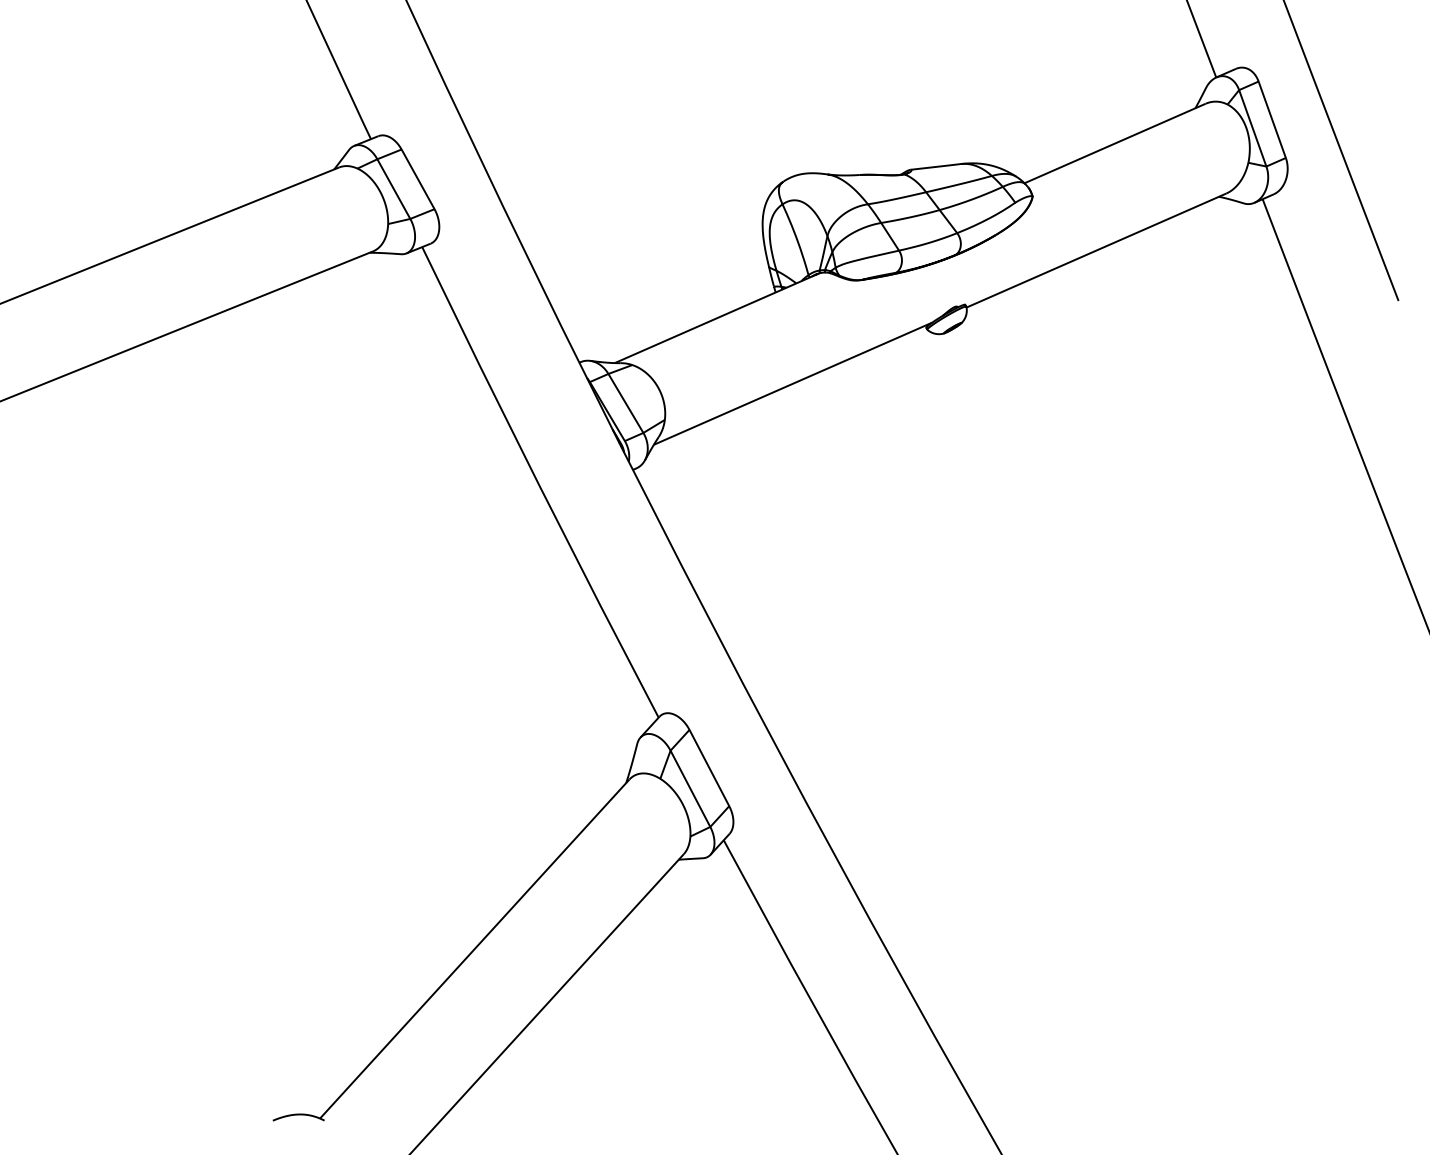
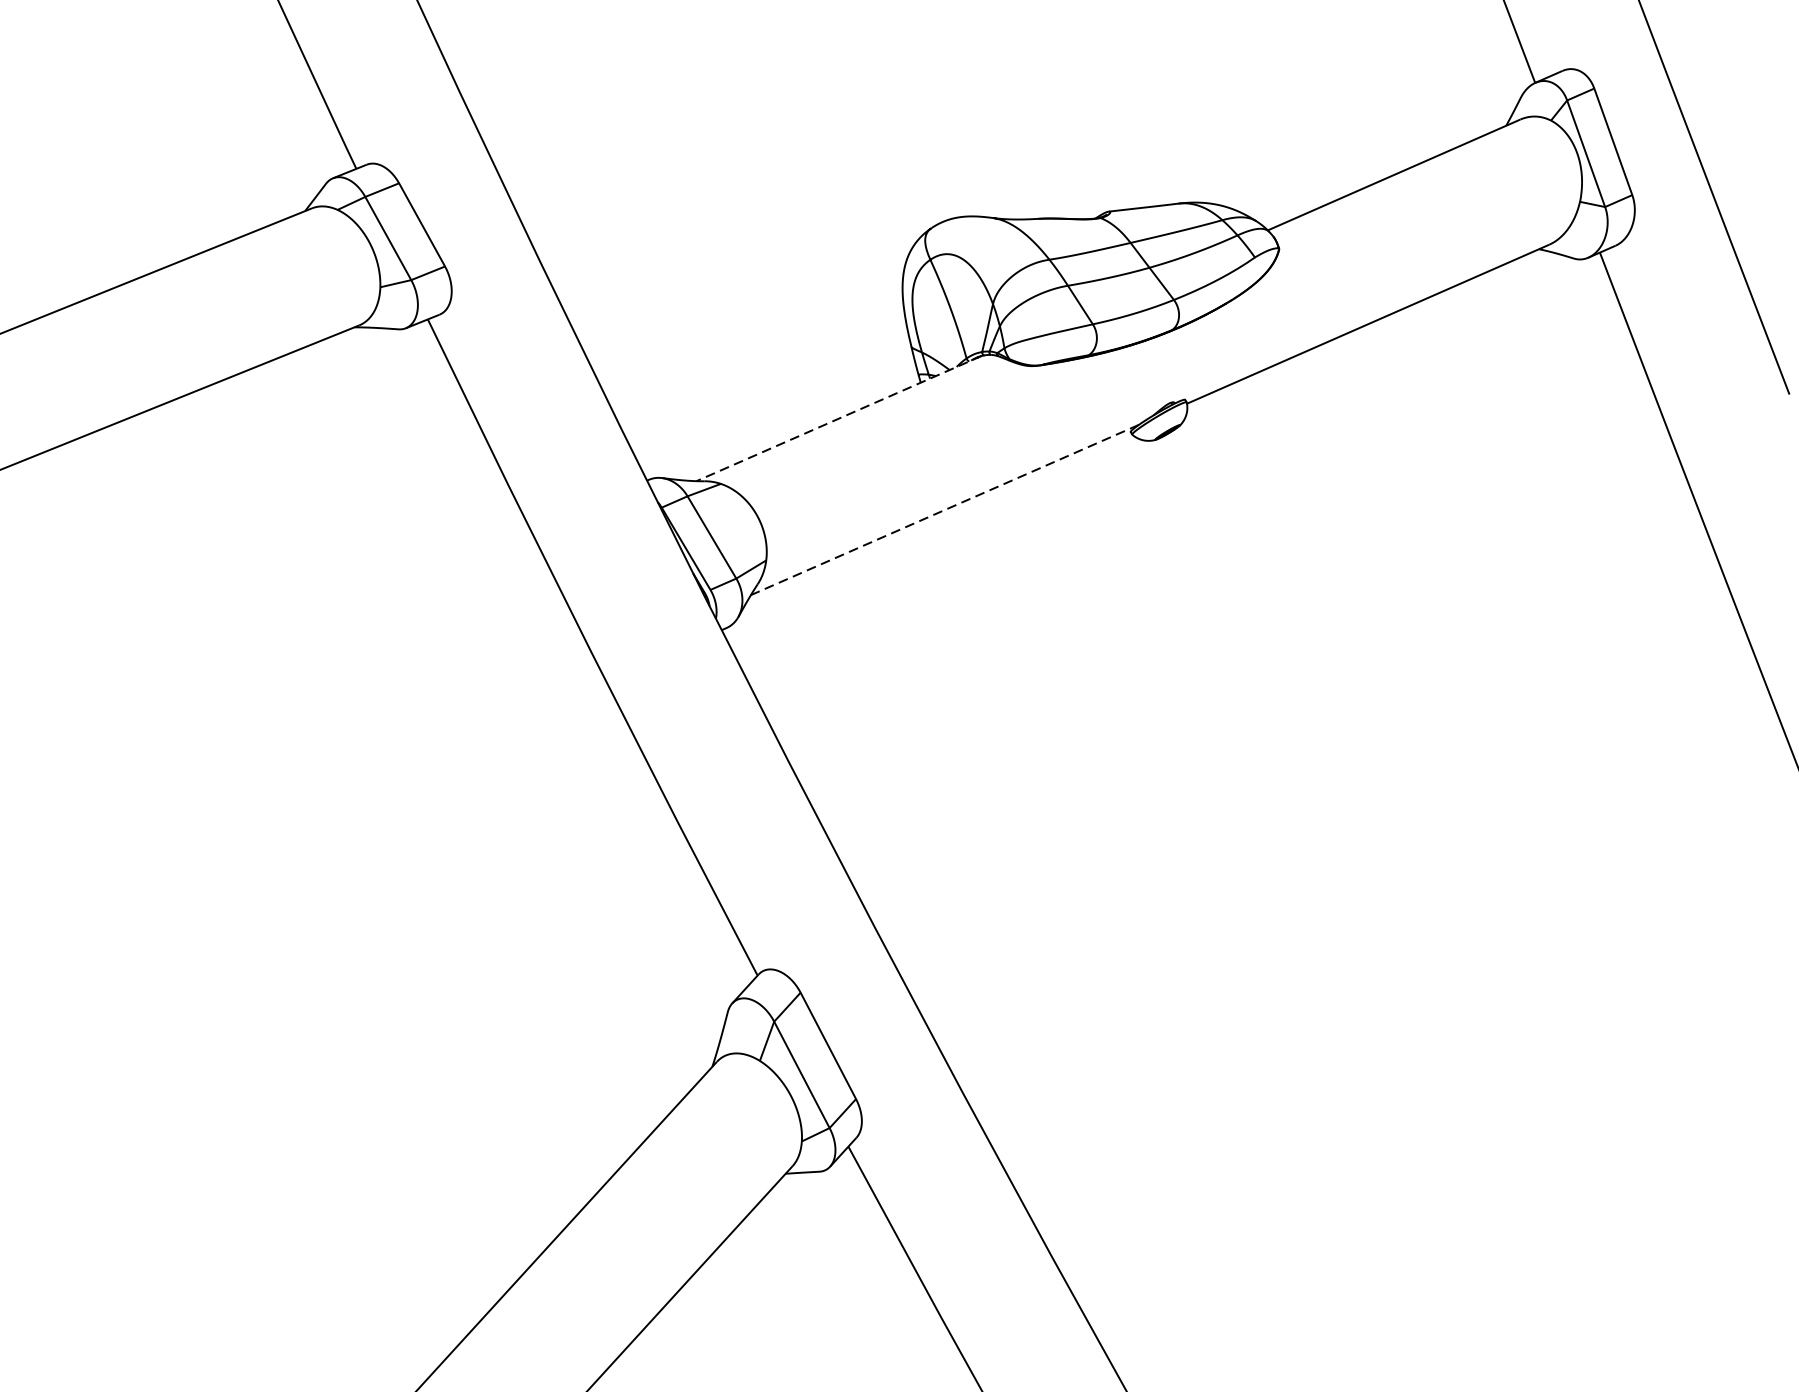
line: (717, 318) -> (839, 418), solid -> dashed
line: (792, 383) -> (944, 509), solid -> dashed

